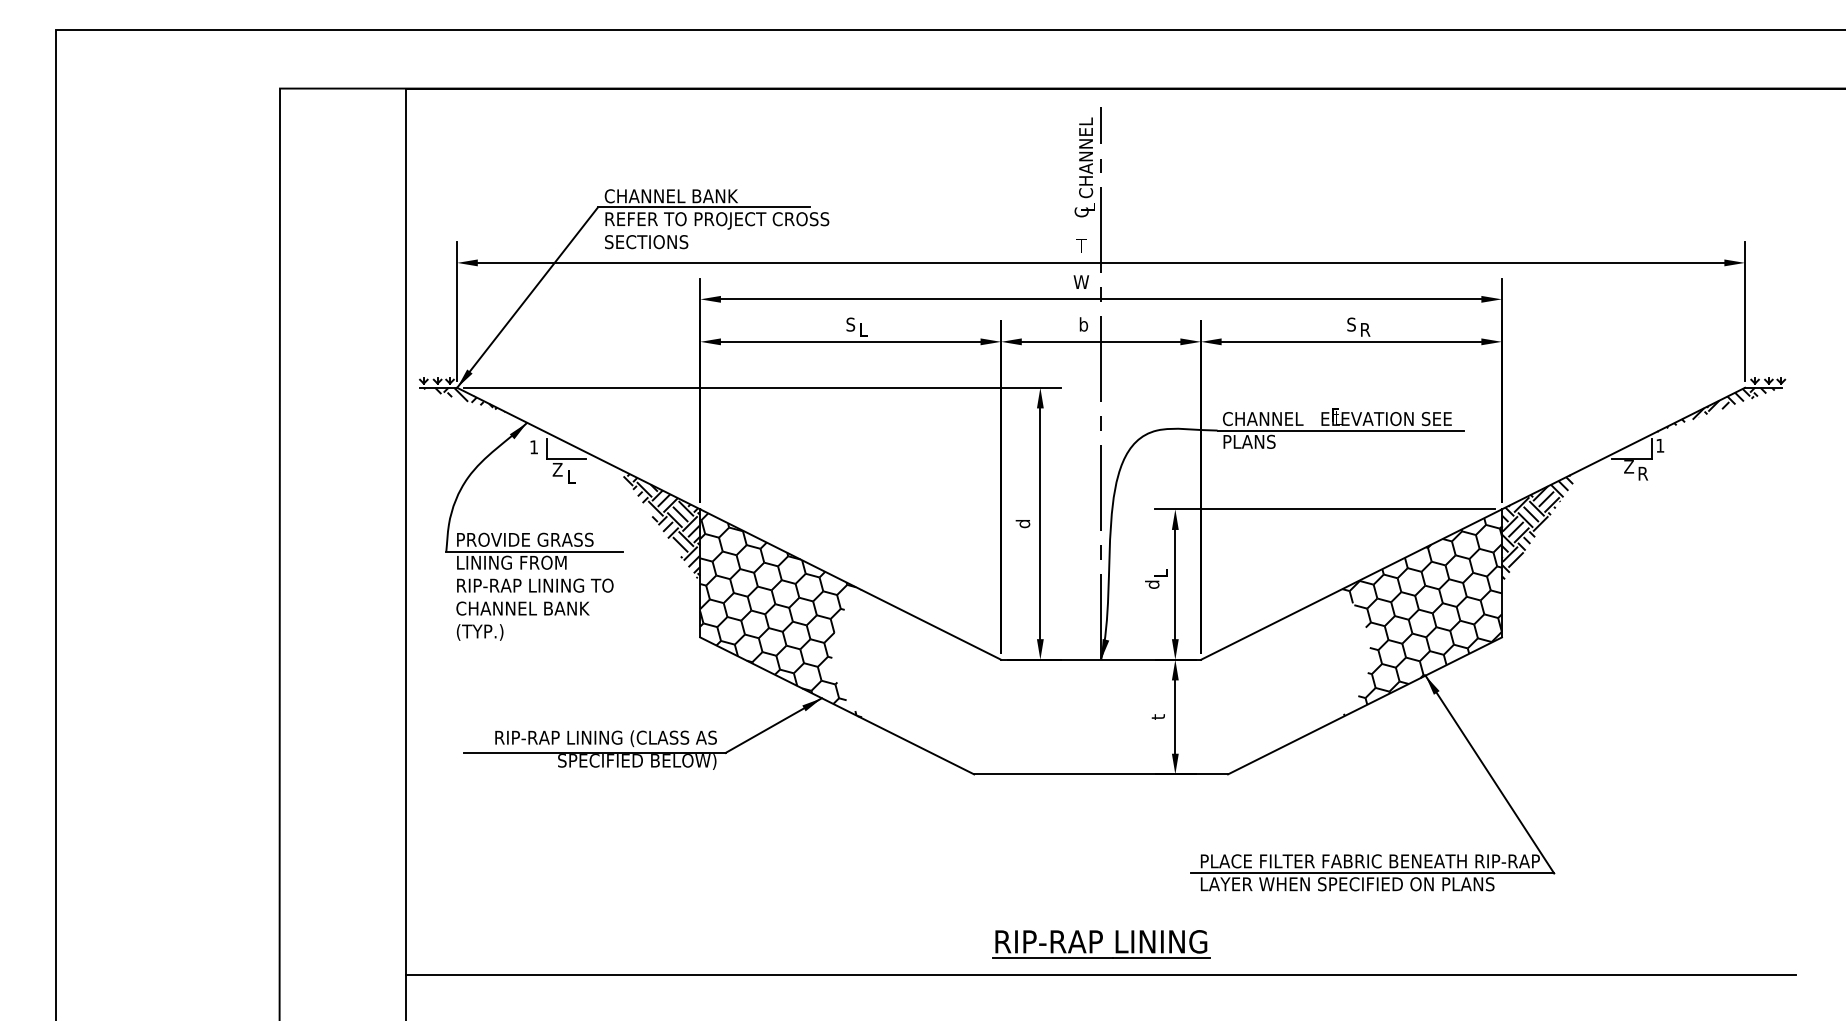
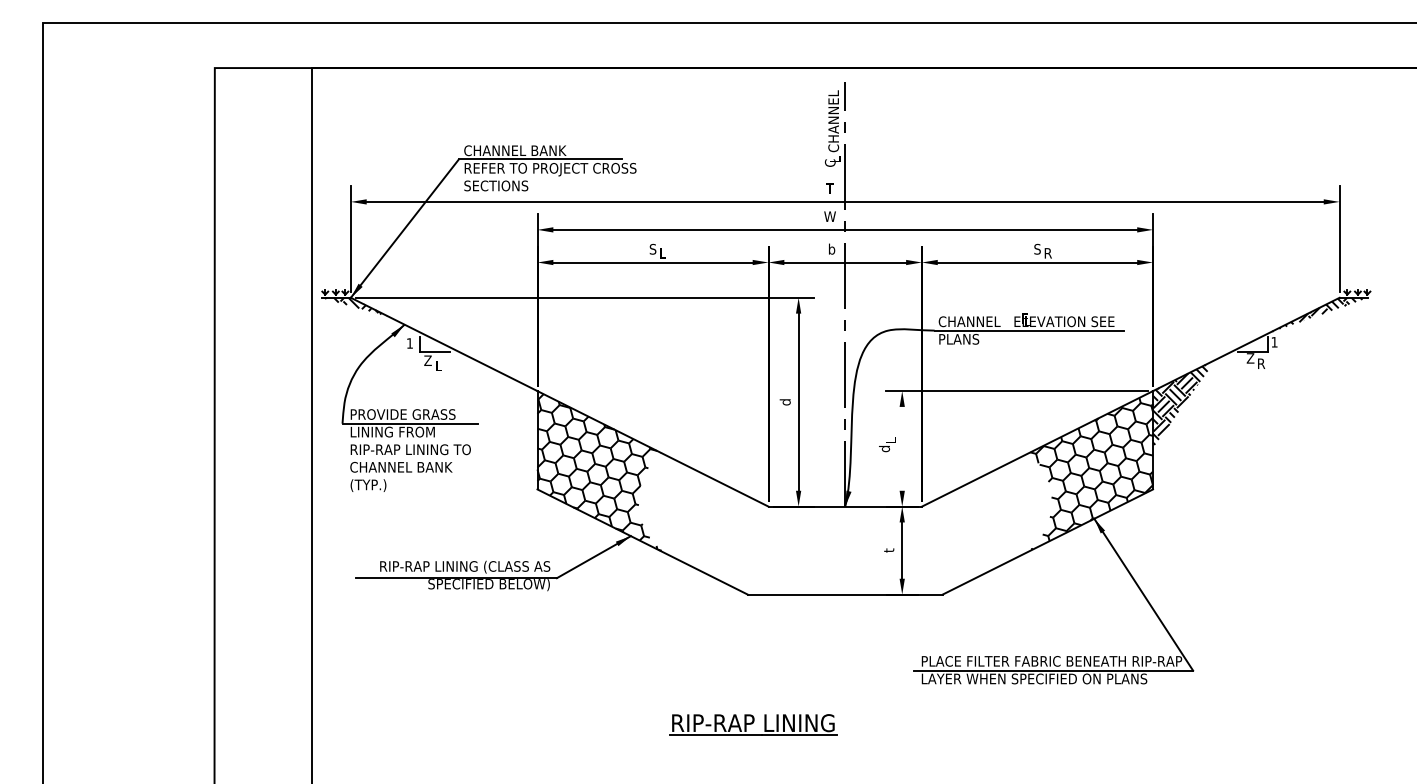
hatch: (661, 524) -> (507, 402), removed
line: (1175, 584) -> (902, 448), removed
part: (1101, 943) -> (753, 724), moved
line: (1100, 974) -> (844, 748), removed

